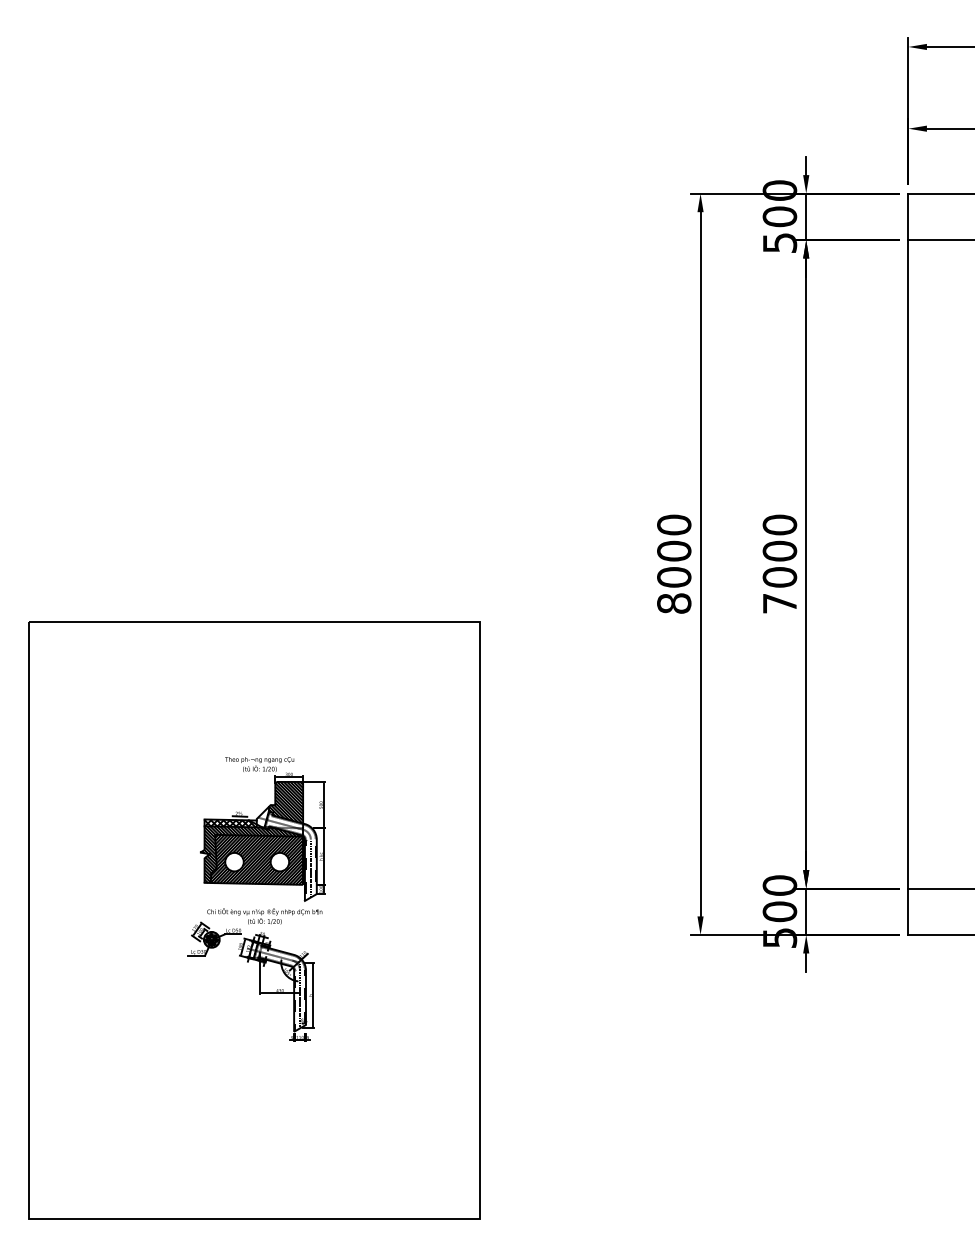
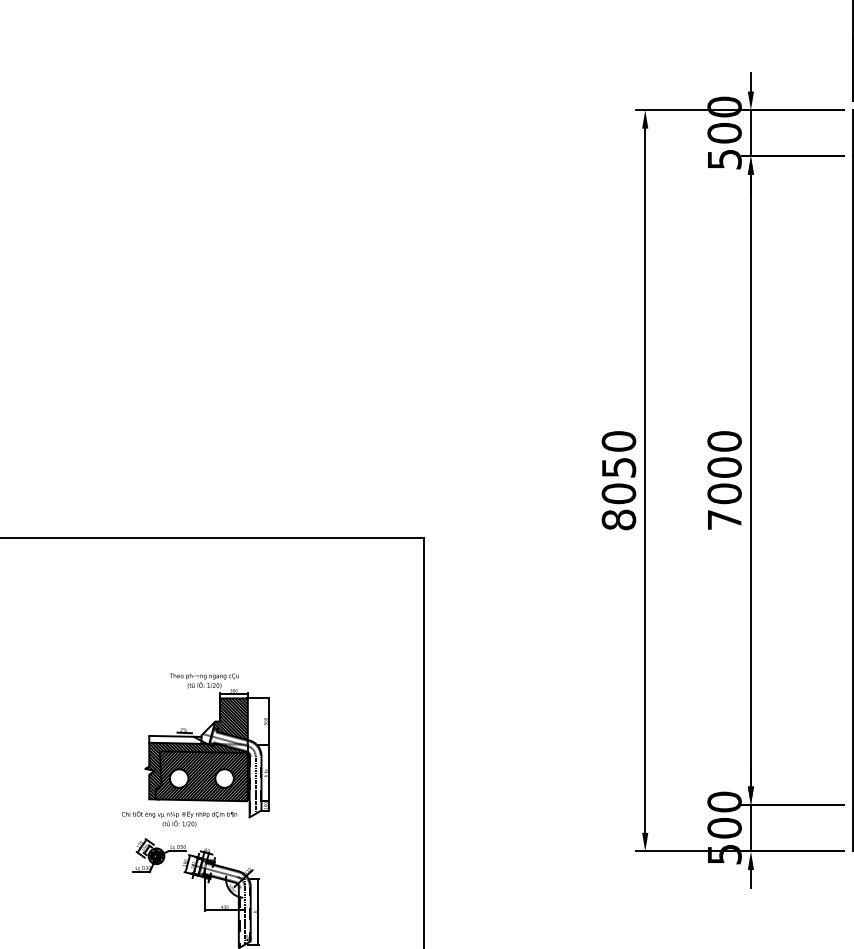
text: (674, 550) -> (619, 466), 8000 -> 8050
hatch: (229, 823) -> (174, 739), removed
text: (264, 916) -> (179, 818), moved

